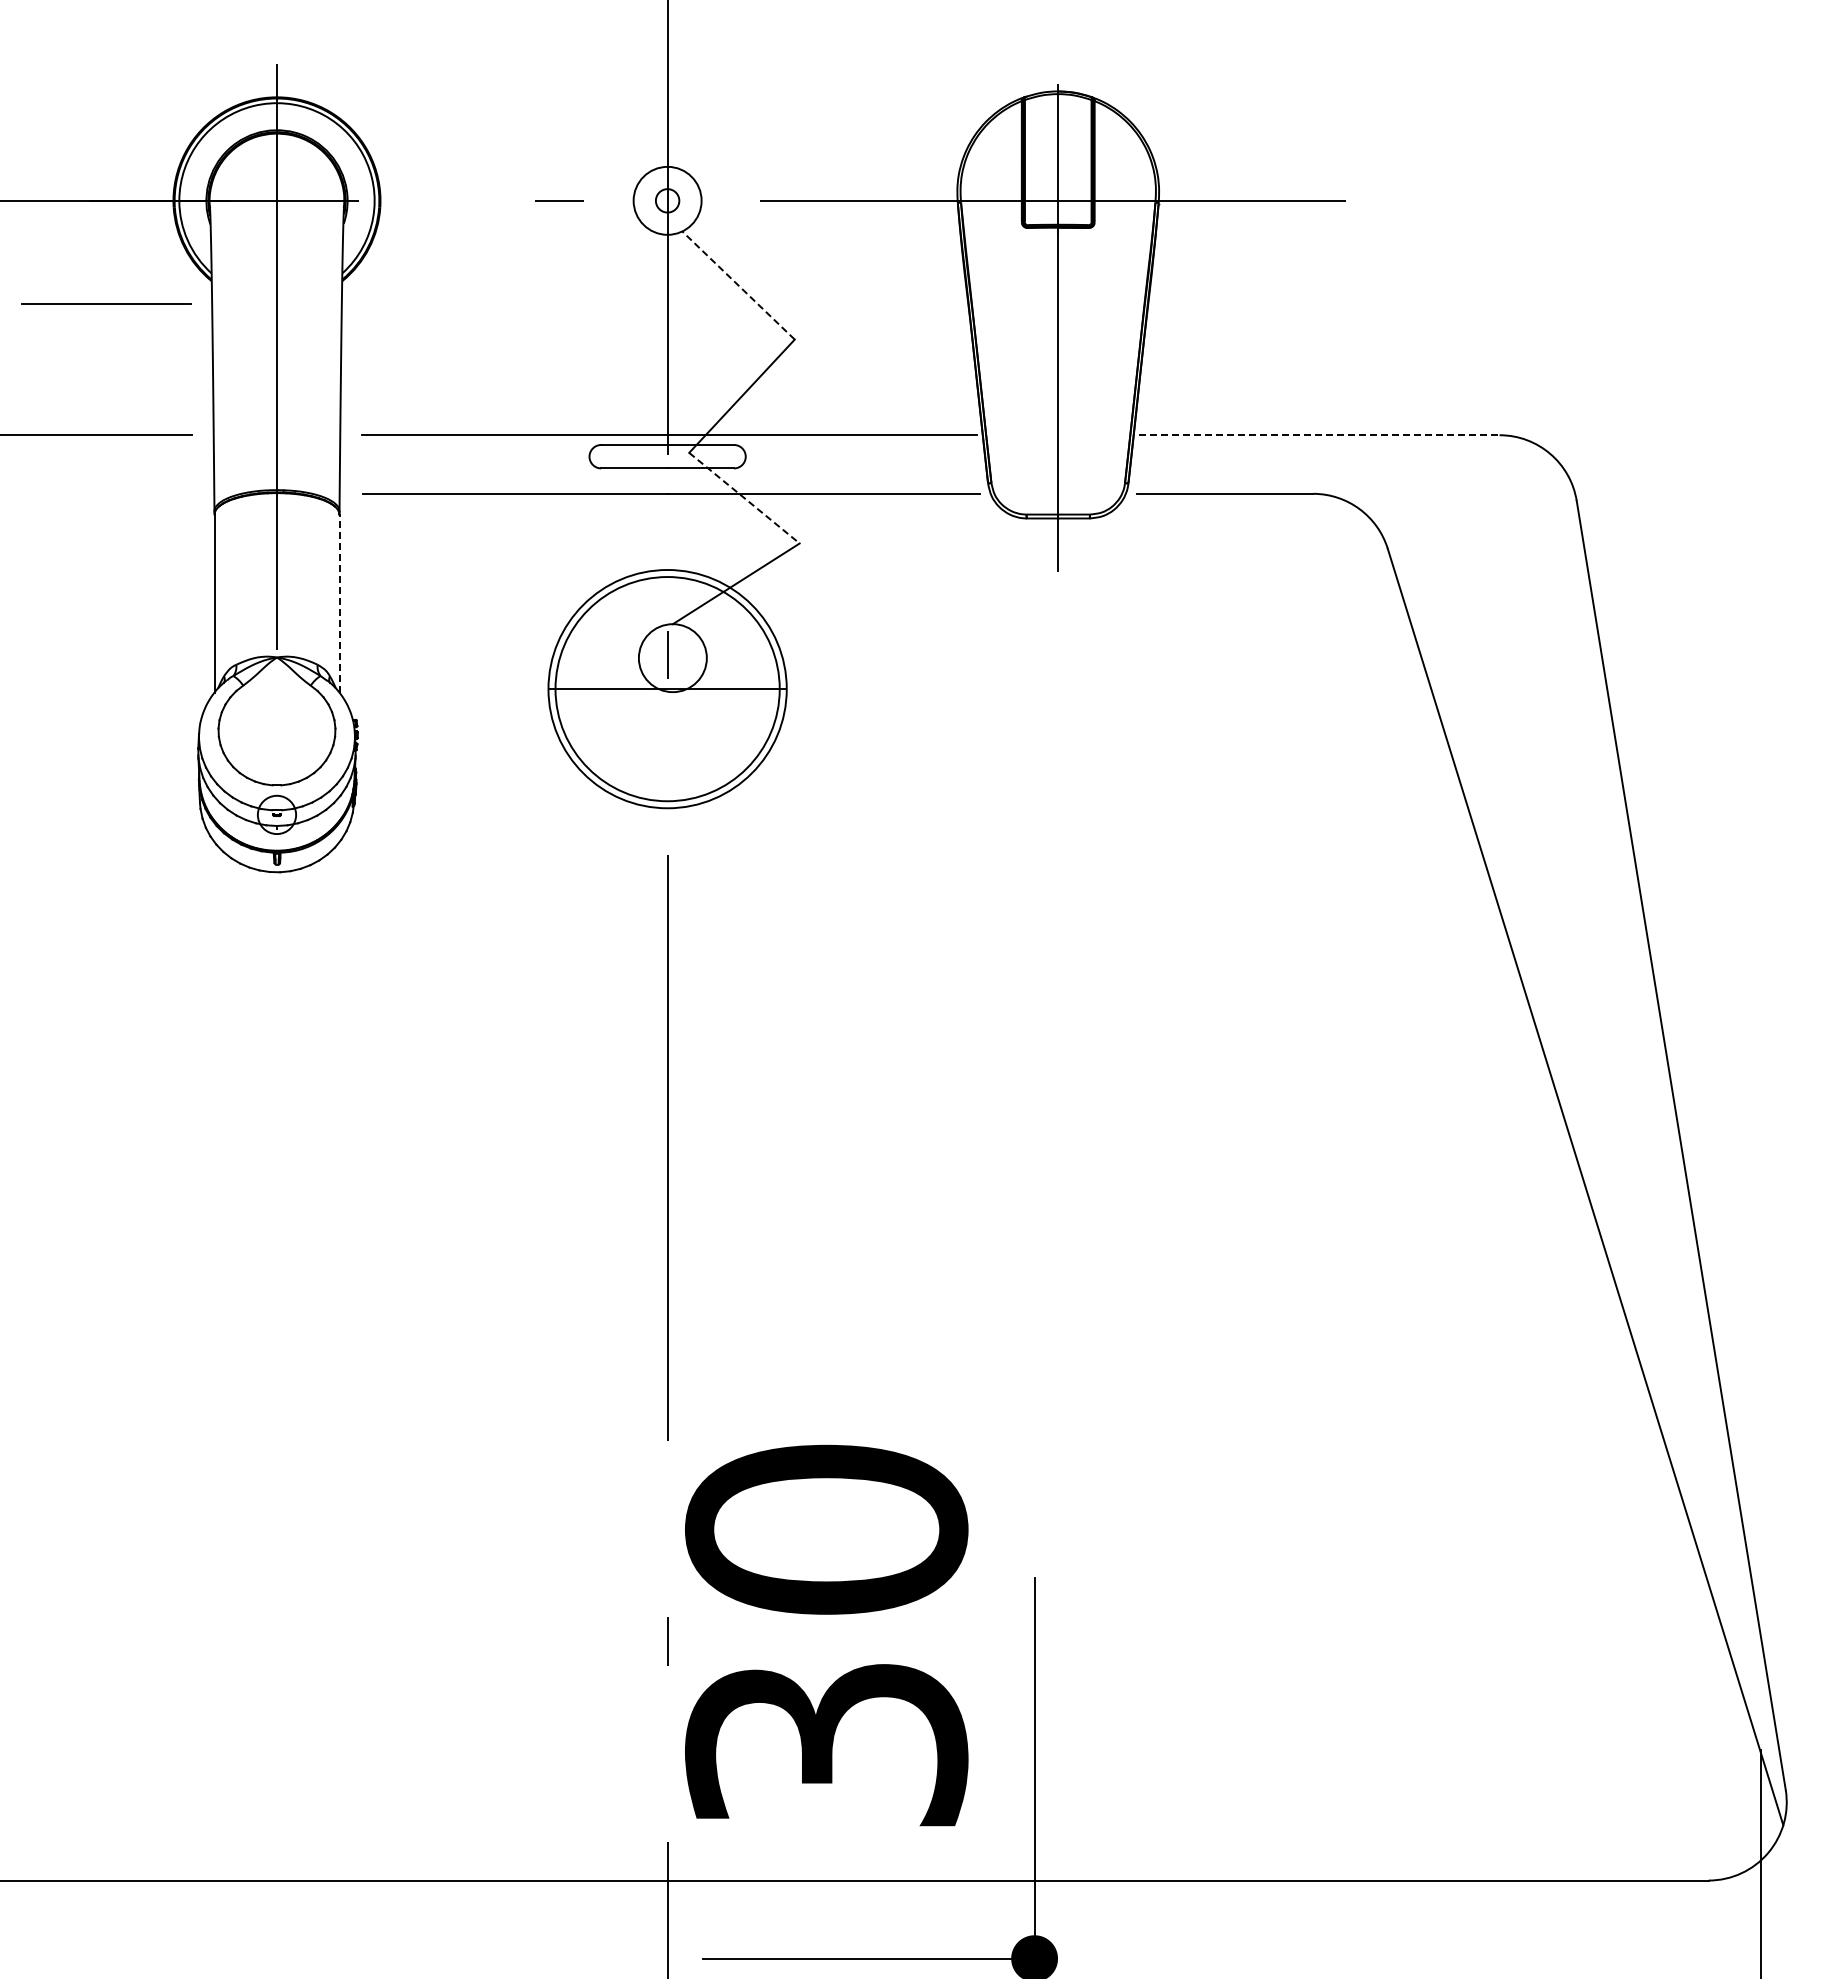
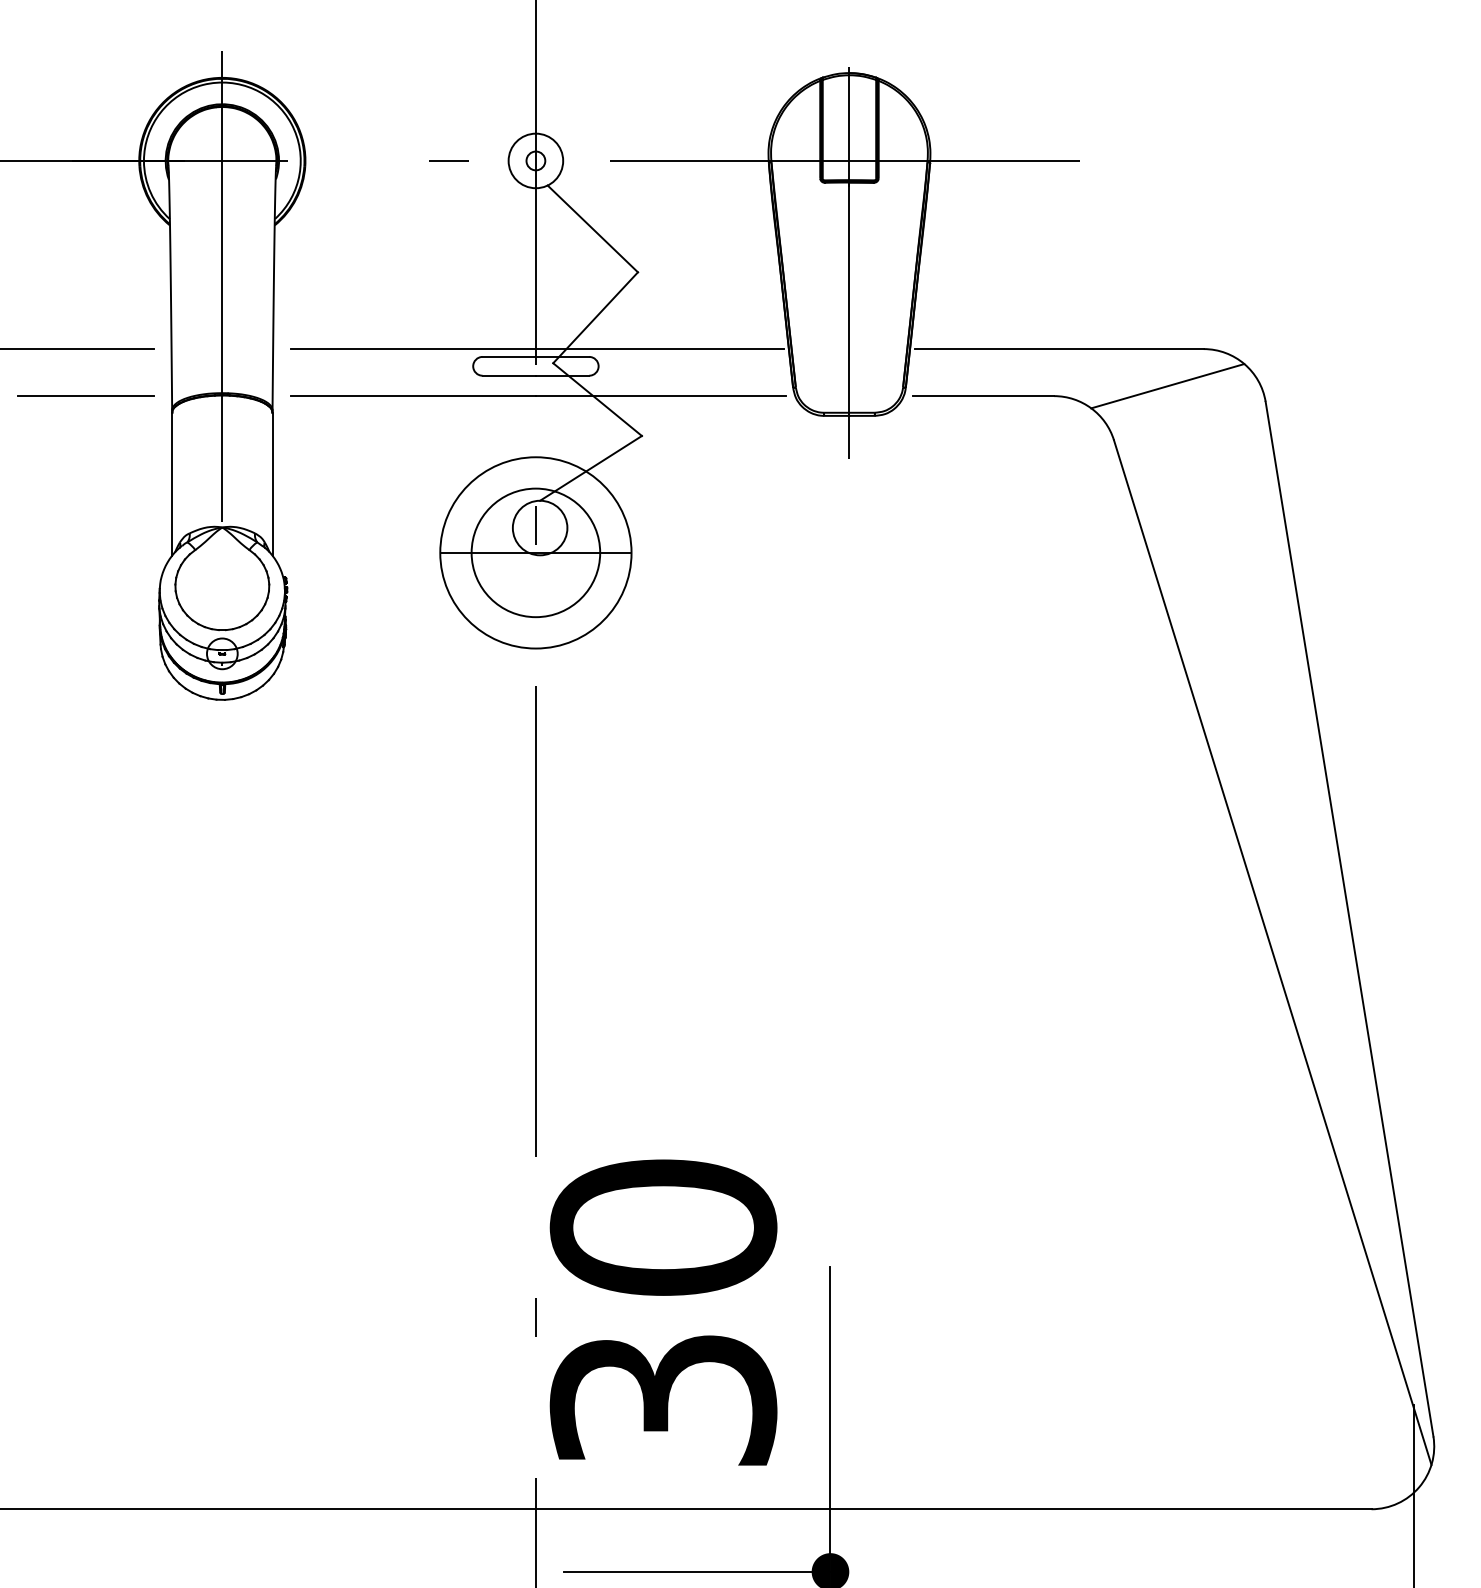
line: (738, 285) -> (592, 228), dashed -> solid
line: (106, 303) -> (85, 395), moved
line: (1319, 435) -> (1059, 349), dashed -> solid
line: (1454, 481) -> (1167, 386), added
line: (744, 498) -> (597, 399), dashed -> solid
line: (339, 603) -> (272, 484), dashed -> solid
circle: (667, 689) -> (535, 553), size x0.71

